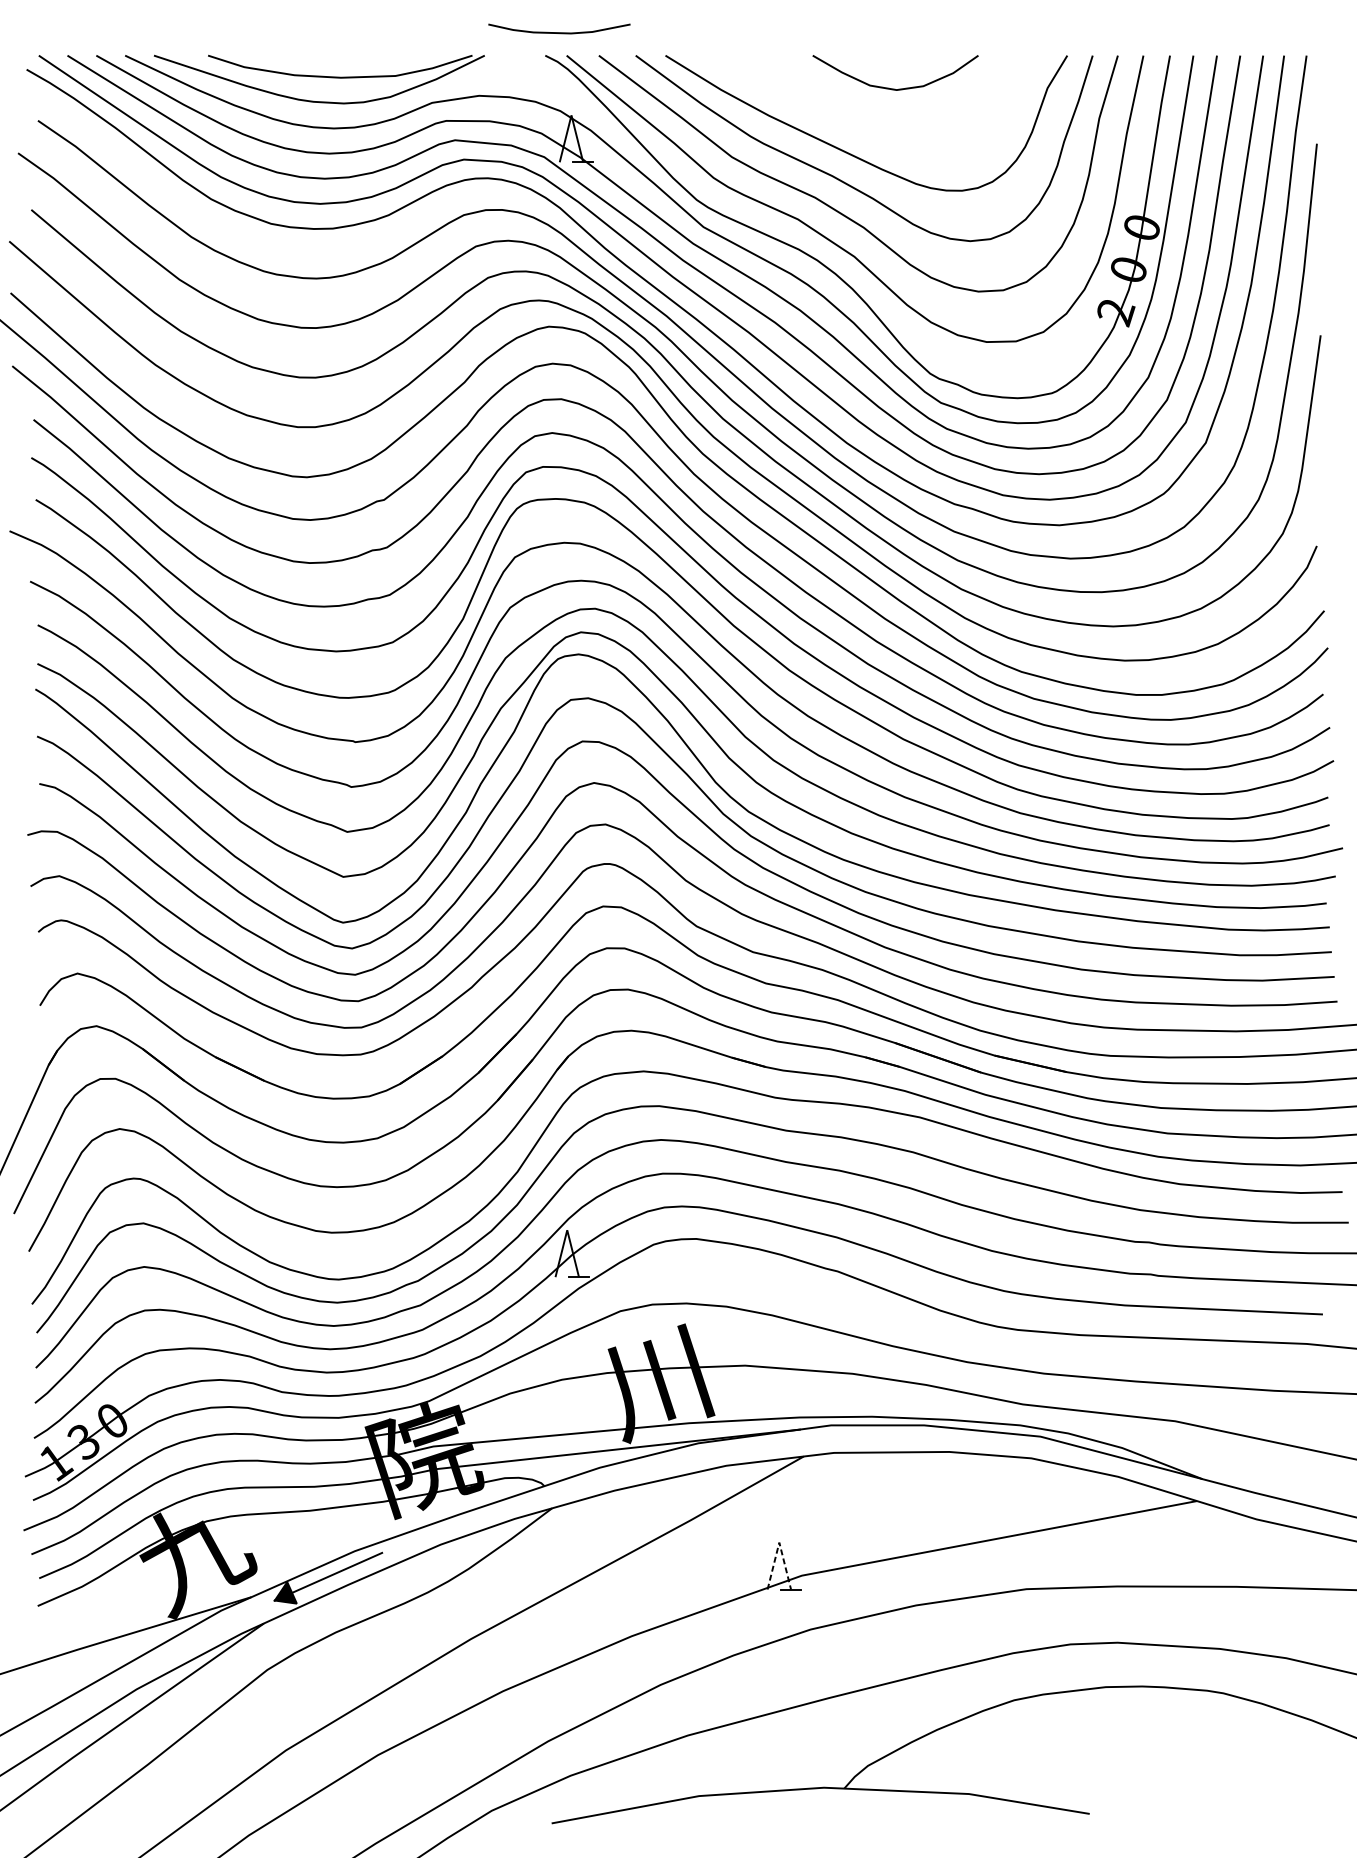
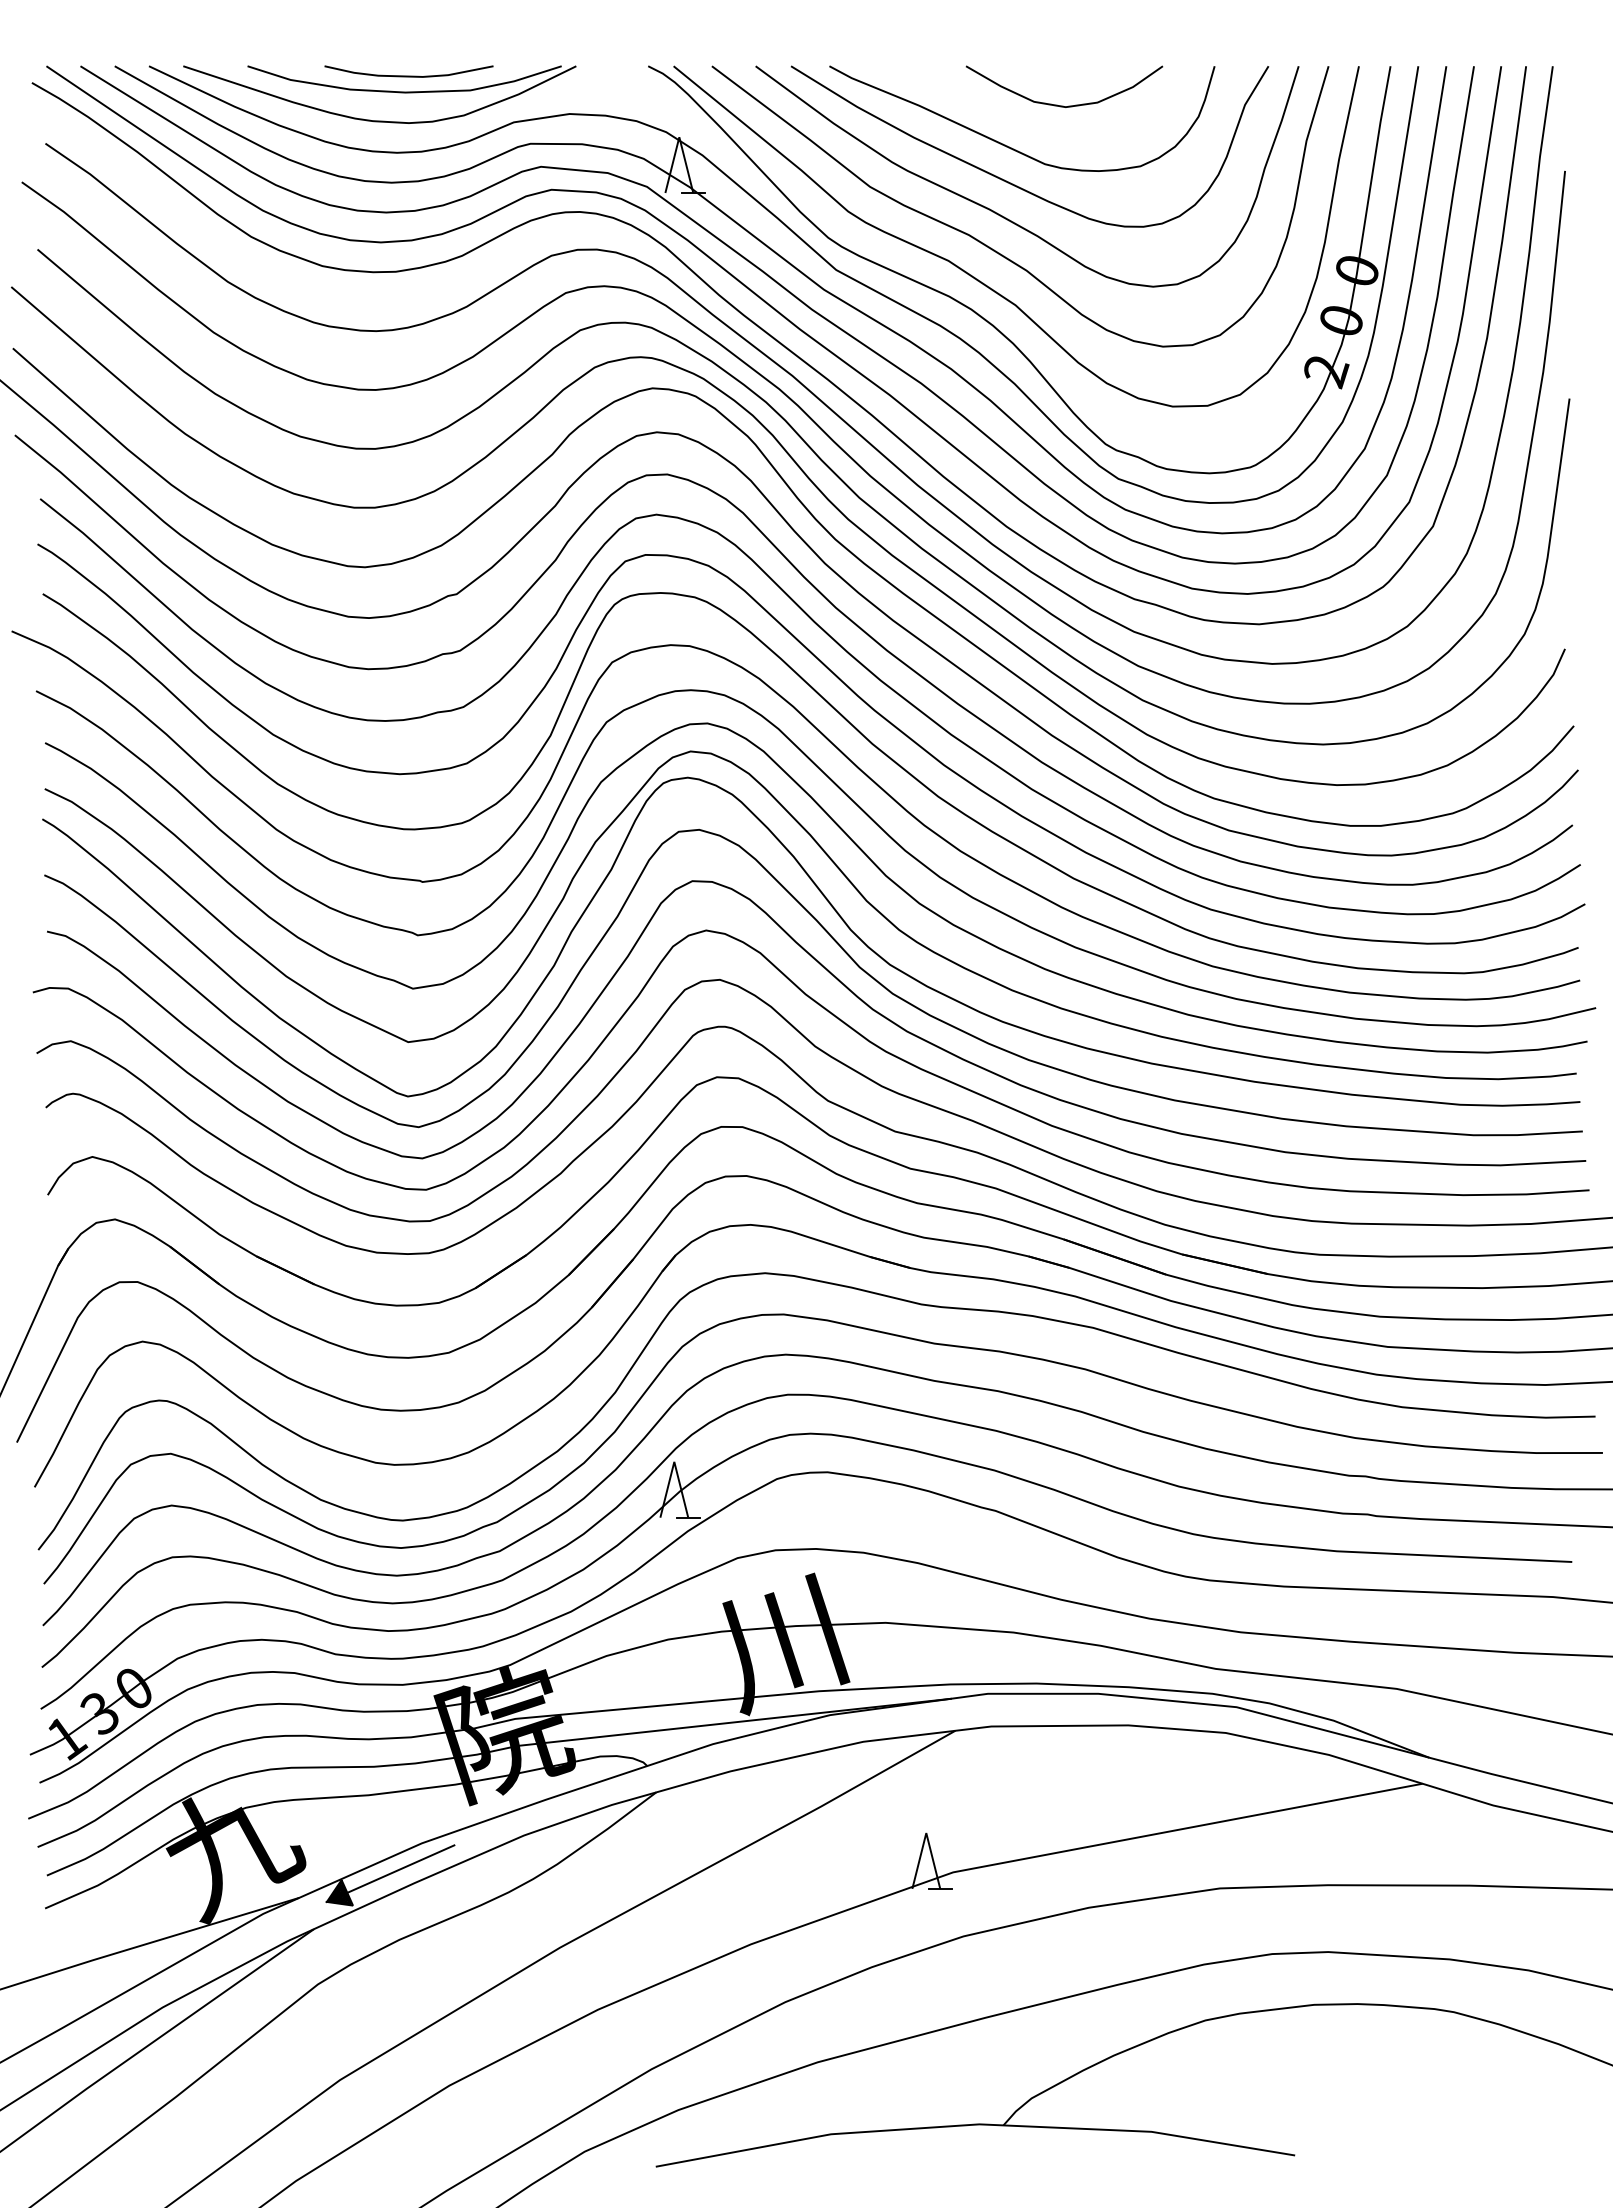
curve: (558, 32) -> (408, 75), moved
curve: (849, 123) -> (1009, 146), added
line: (779, 1542) -> (926, 1833), dashed -> solid

